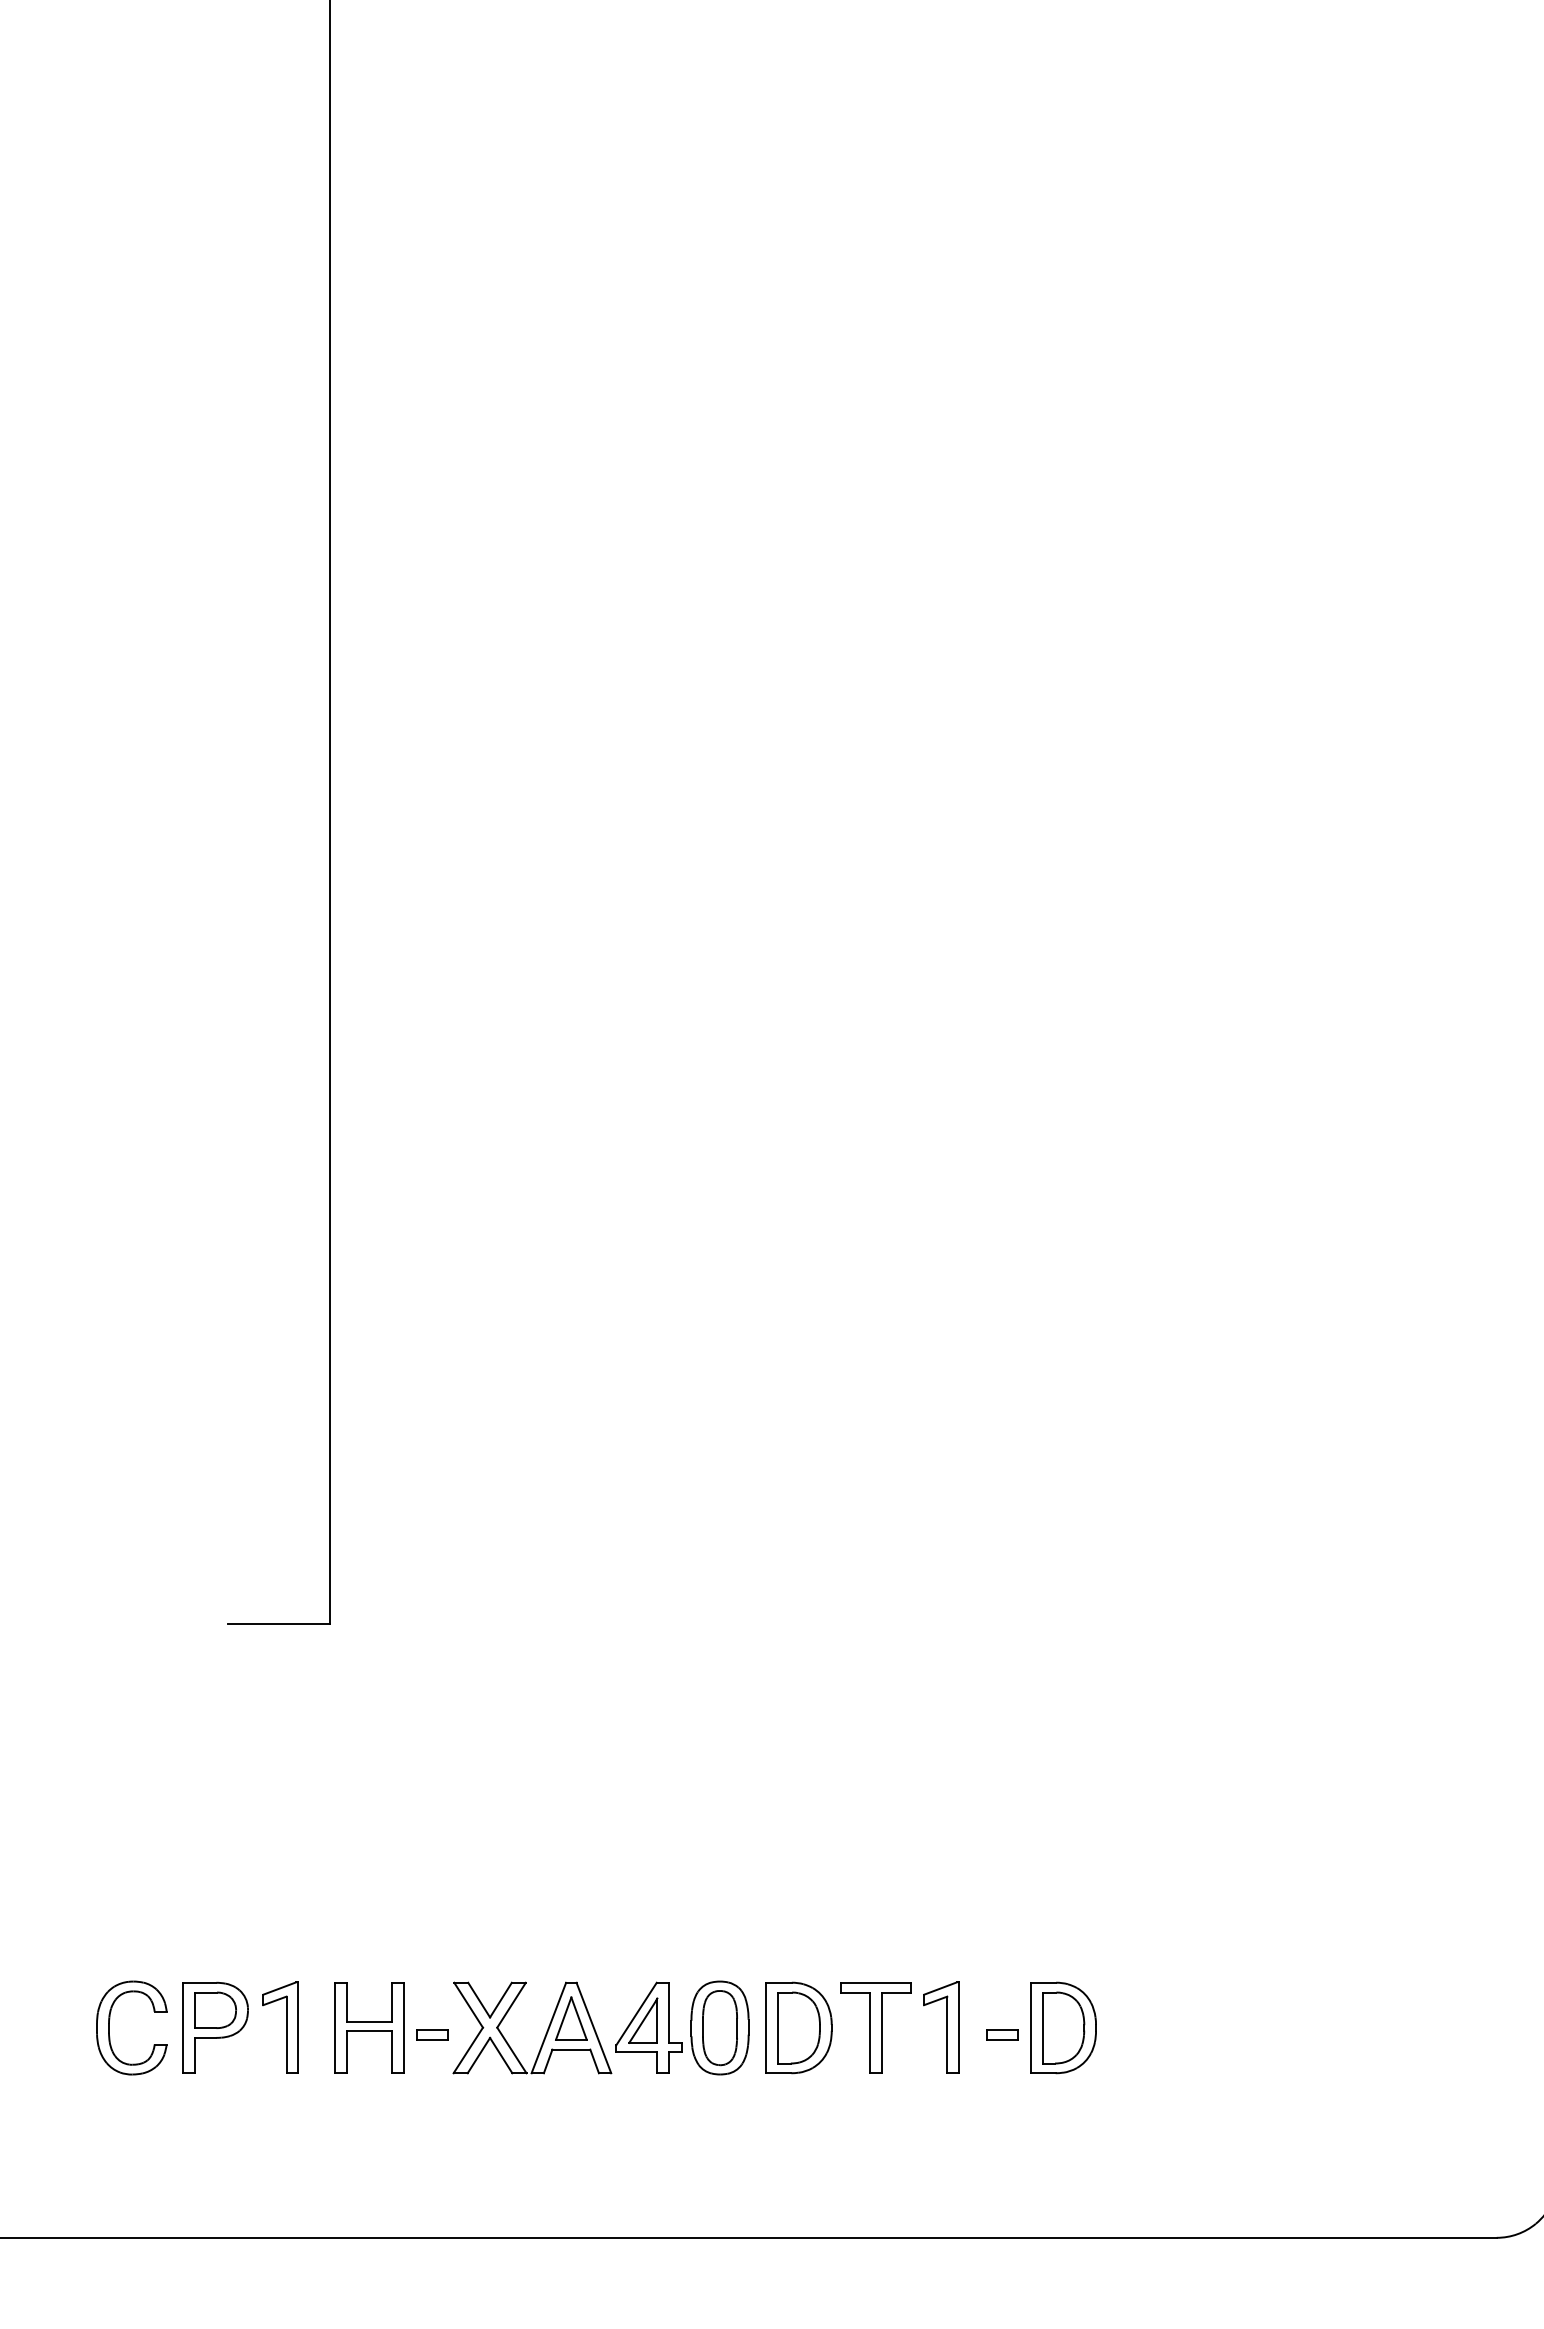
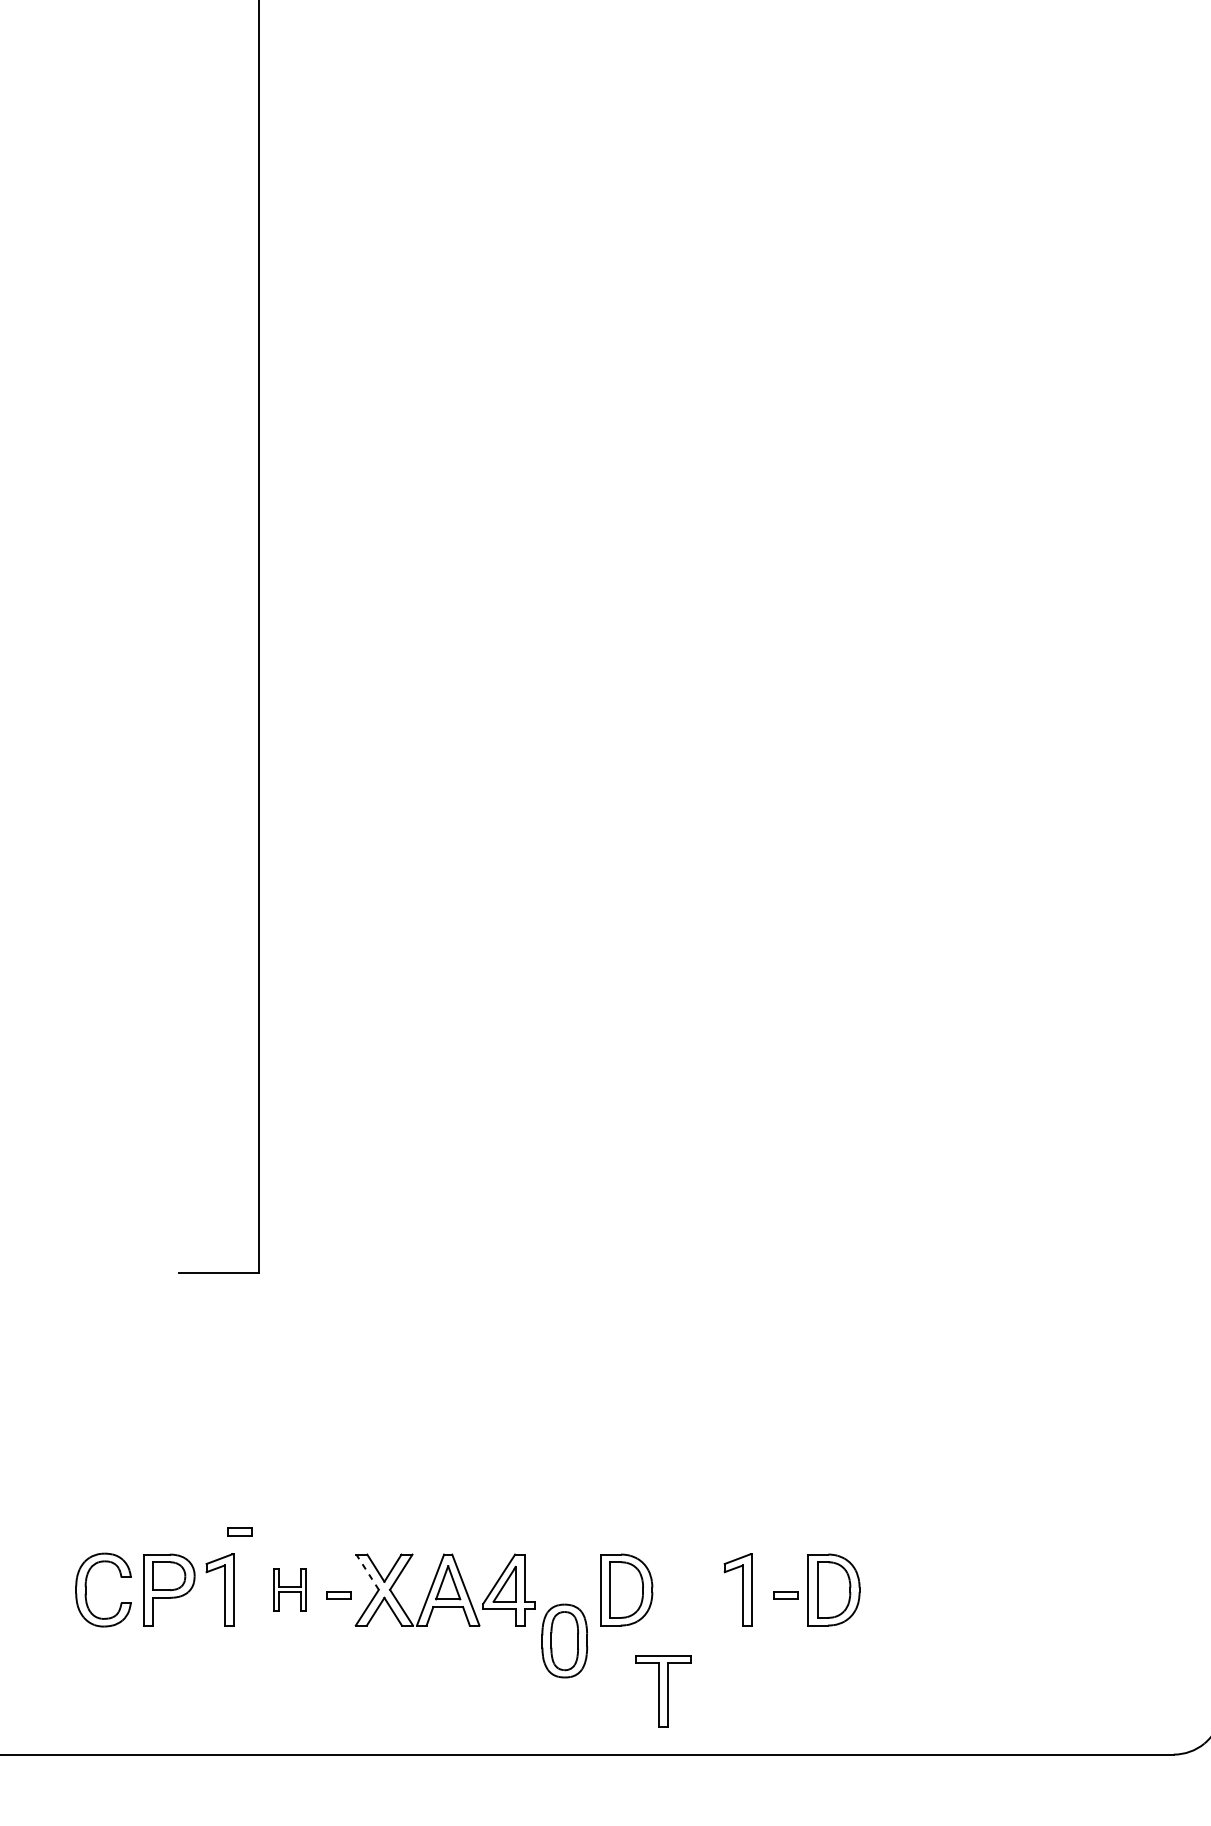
part: (305, 1953) -> (239, 1531), added
line: (468, 2005) -> (367, 1572), solid -> dashed
part: (369, 2027) -> (289, 1589), size x0.6
part: (719, 2027) -> (564, 1640), moved
part: (875, 2027) -> (663, 1690), moved

